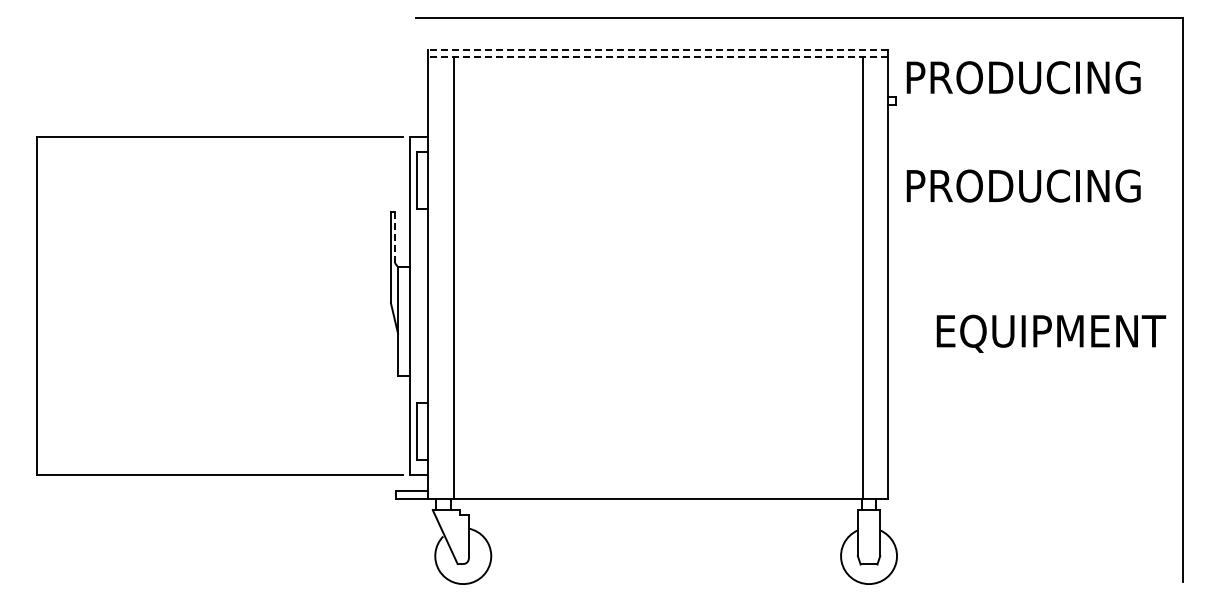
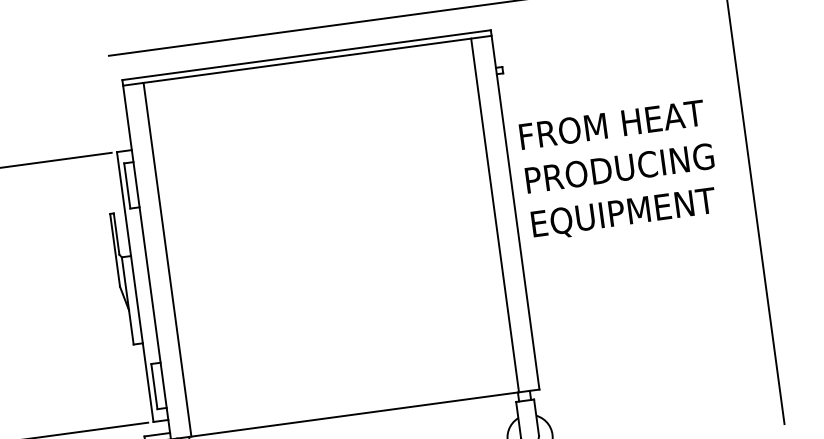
line: (657, 49) -> (305, 54), dashed -> solid
line: (657, 56) -> (306, 60), dashed -> solid
text: (1023, 77) -> (619, 168), moved
text: (1025, 185) -> (615, 123), PRODUCING -> FROM HEAT
line: (395, 237) -> (116, 233), dashed -> solid
text: (1051, 333) -> (624, 214), moved

